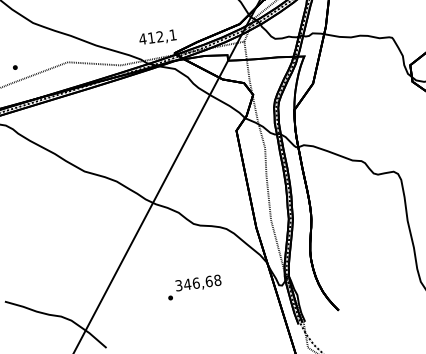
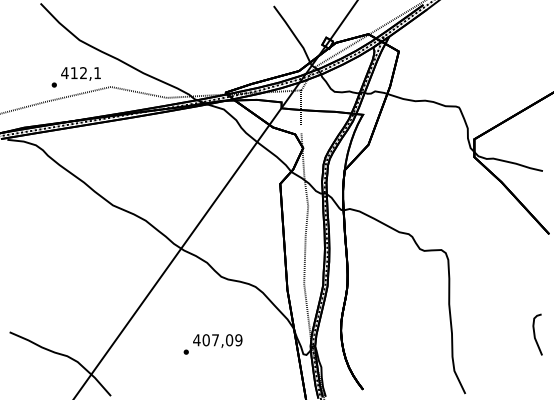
text: (157, 37) -> (80, 73), moved
text: (198, 283) -> (217, 340), 346,68 -> 407,09

